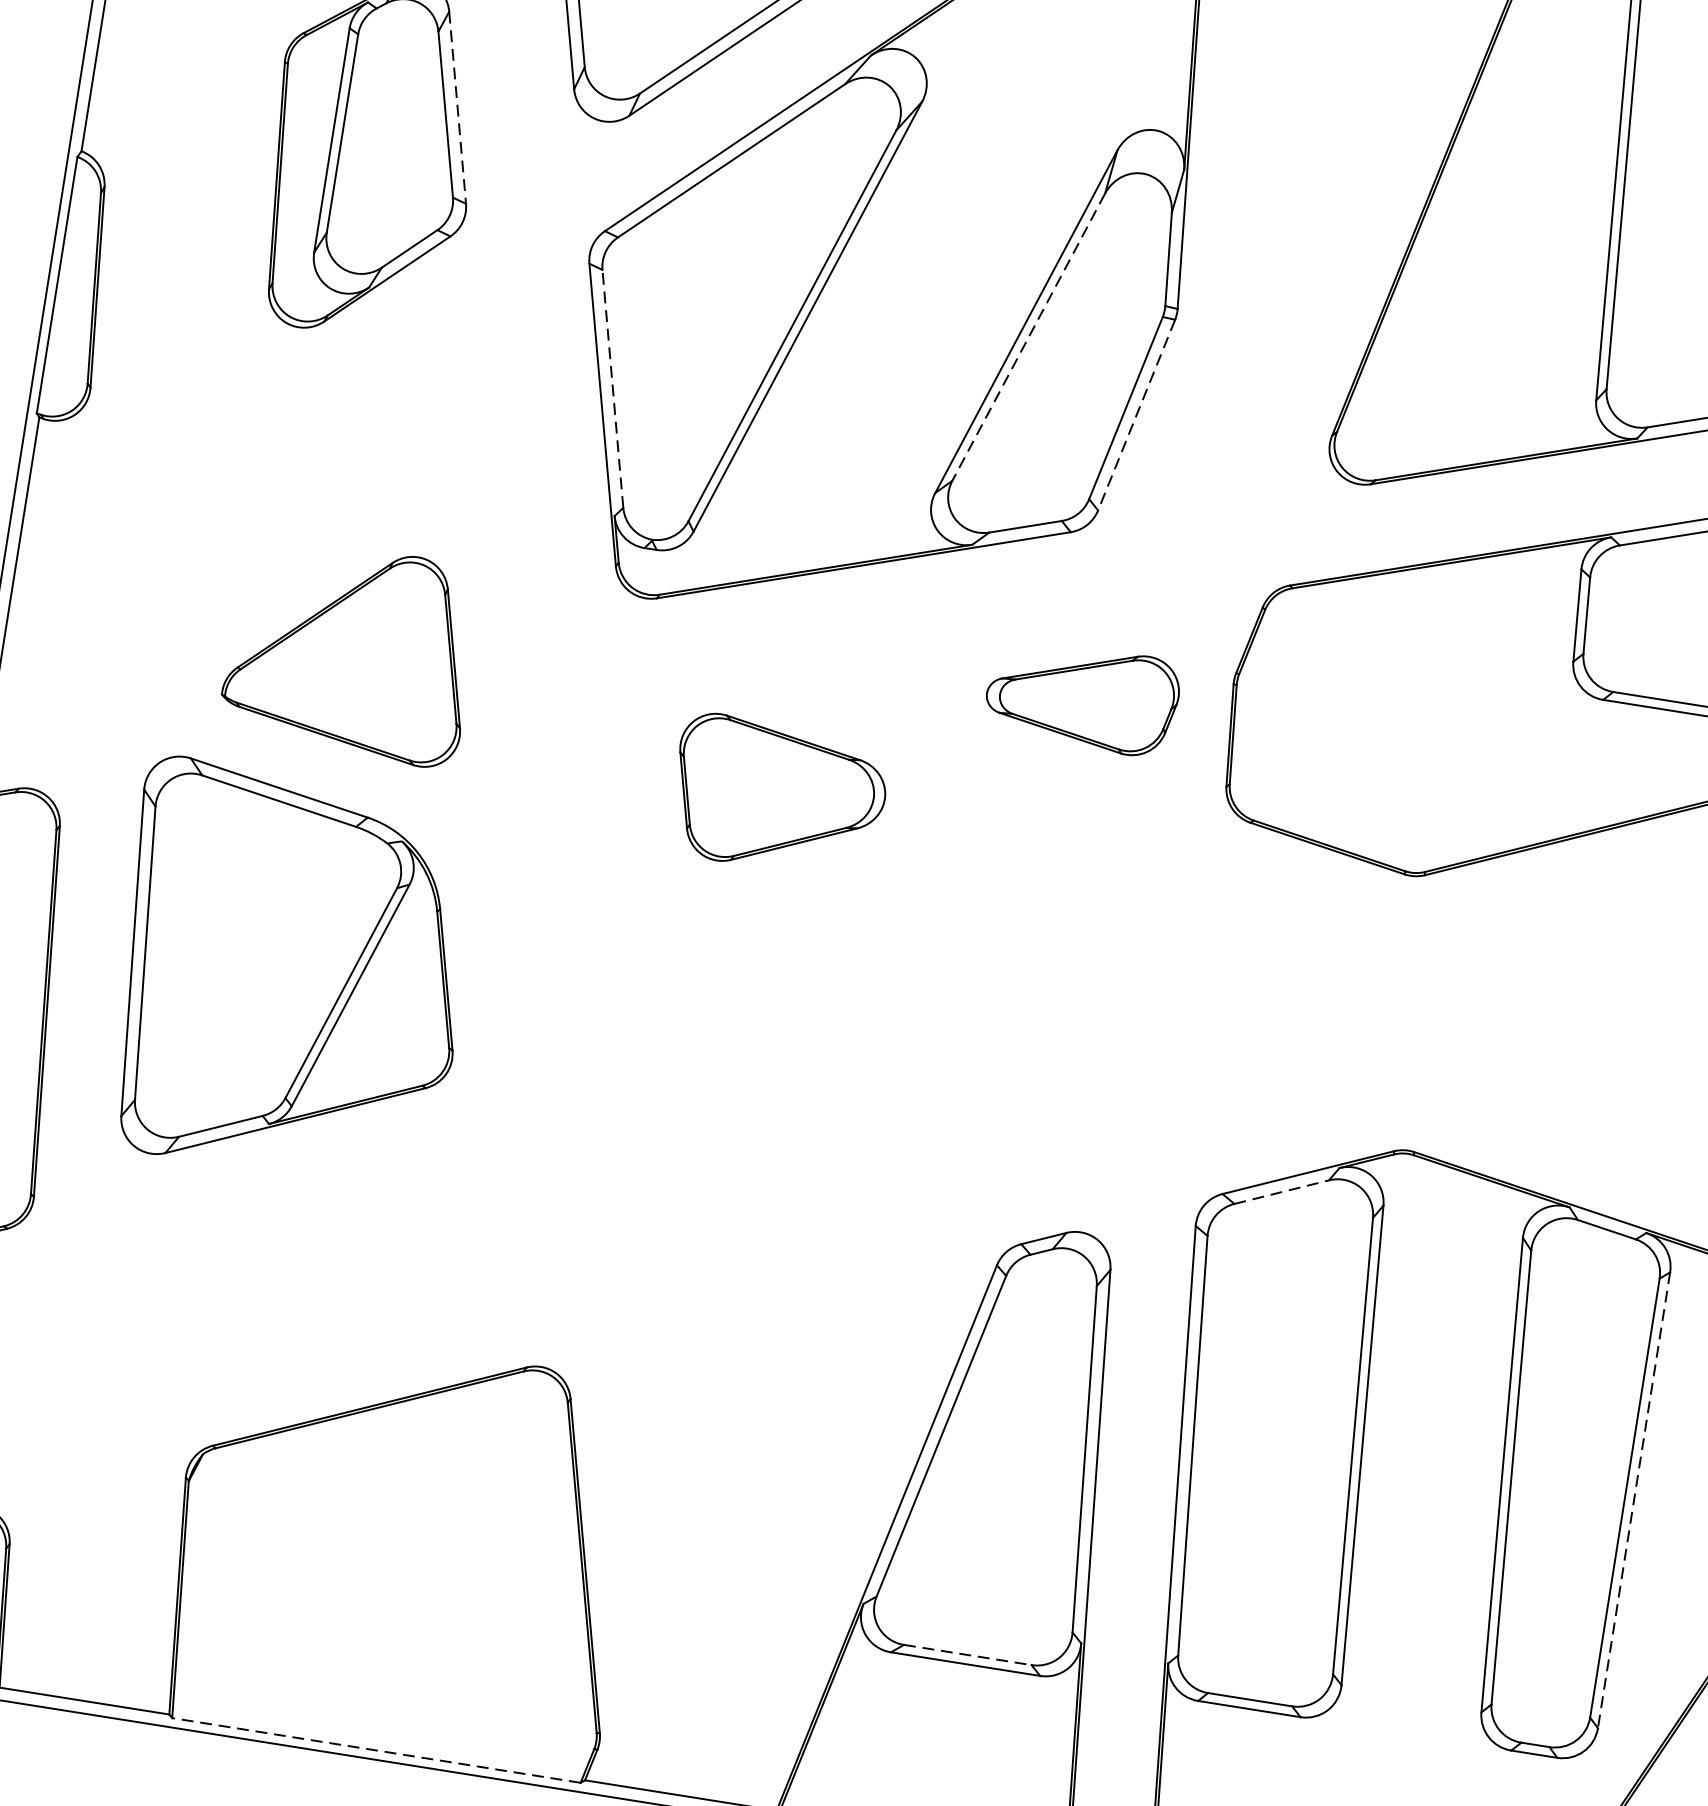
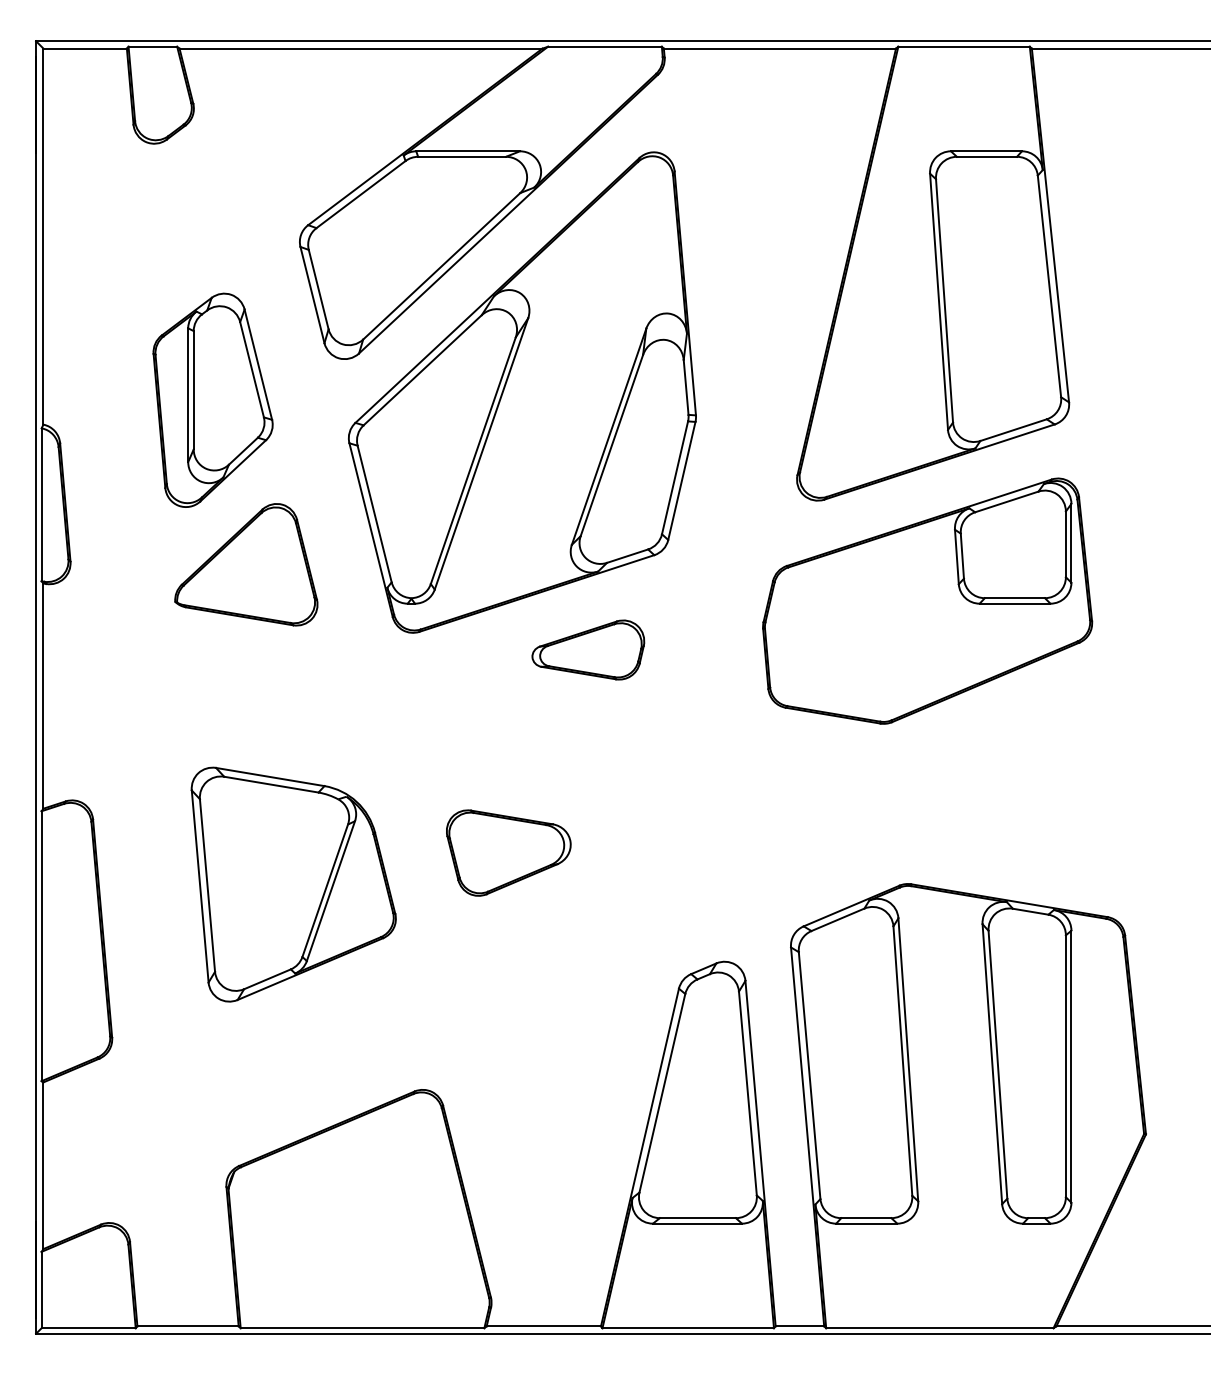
line: (457, 107) -> (258, 364), dashed -> solid
line: (1028, 337) -> (611, 445), dashed -> solid
line: (612, 388) -> (374, 513), dashed -> solid
line: (1136, 414) -> (681, 480), dashed -> solid
part: (351, 650) -> (246, 564), moved
part: (1082, 696) -> (588, 649), moved
part: (778, 795) -> (508, 852), moved
part: (289, 974) -> (293, 884), moved
line: (1281, 1191) -> (837, 919), dashed -> solid
line: (1633, 1501) -> (1071, 1067), dashed -> solid
line: (968, 1655) -> (698, 1218), dashed -> solid
line: (376, 1750) -> (362, 1328), dashed -> solid

